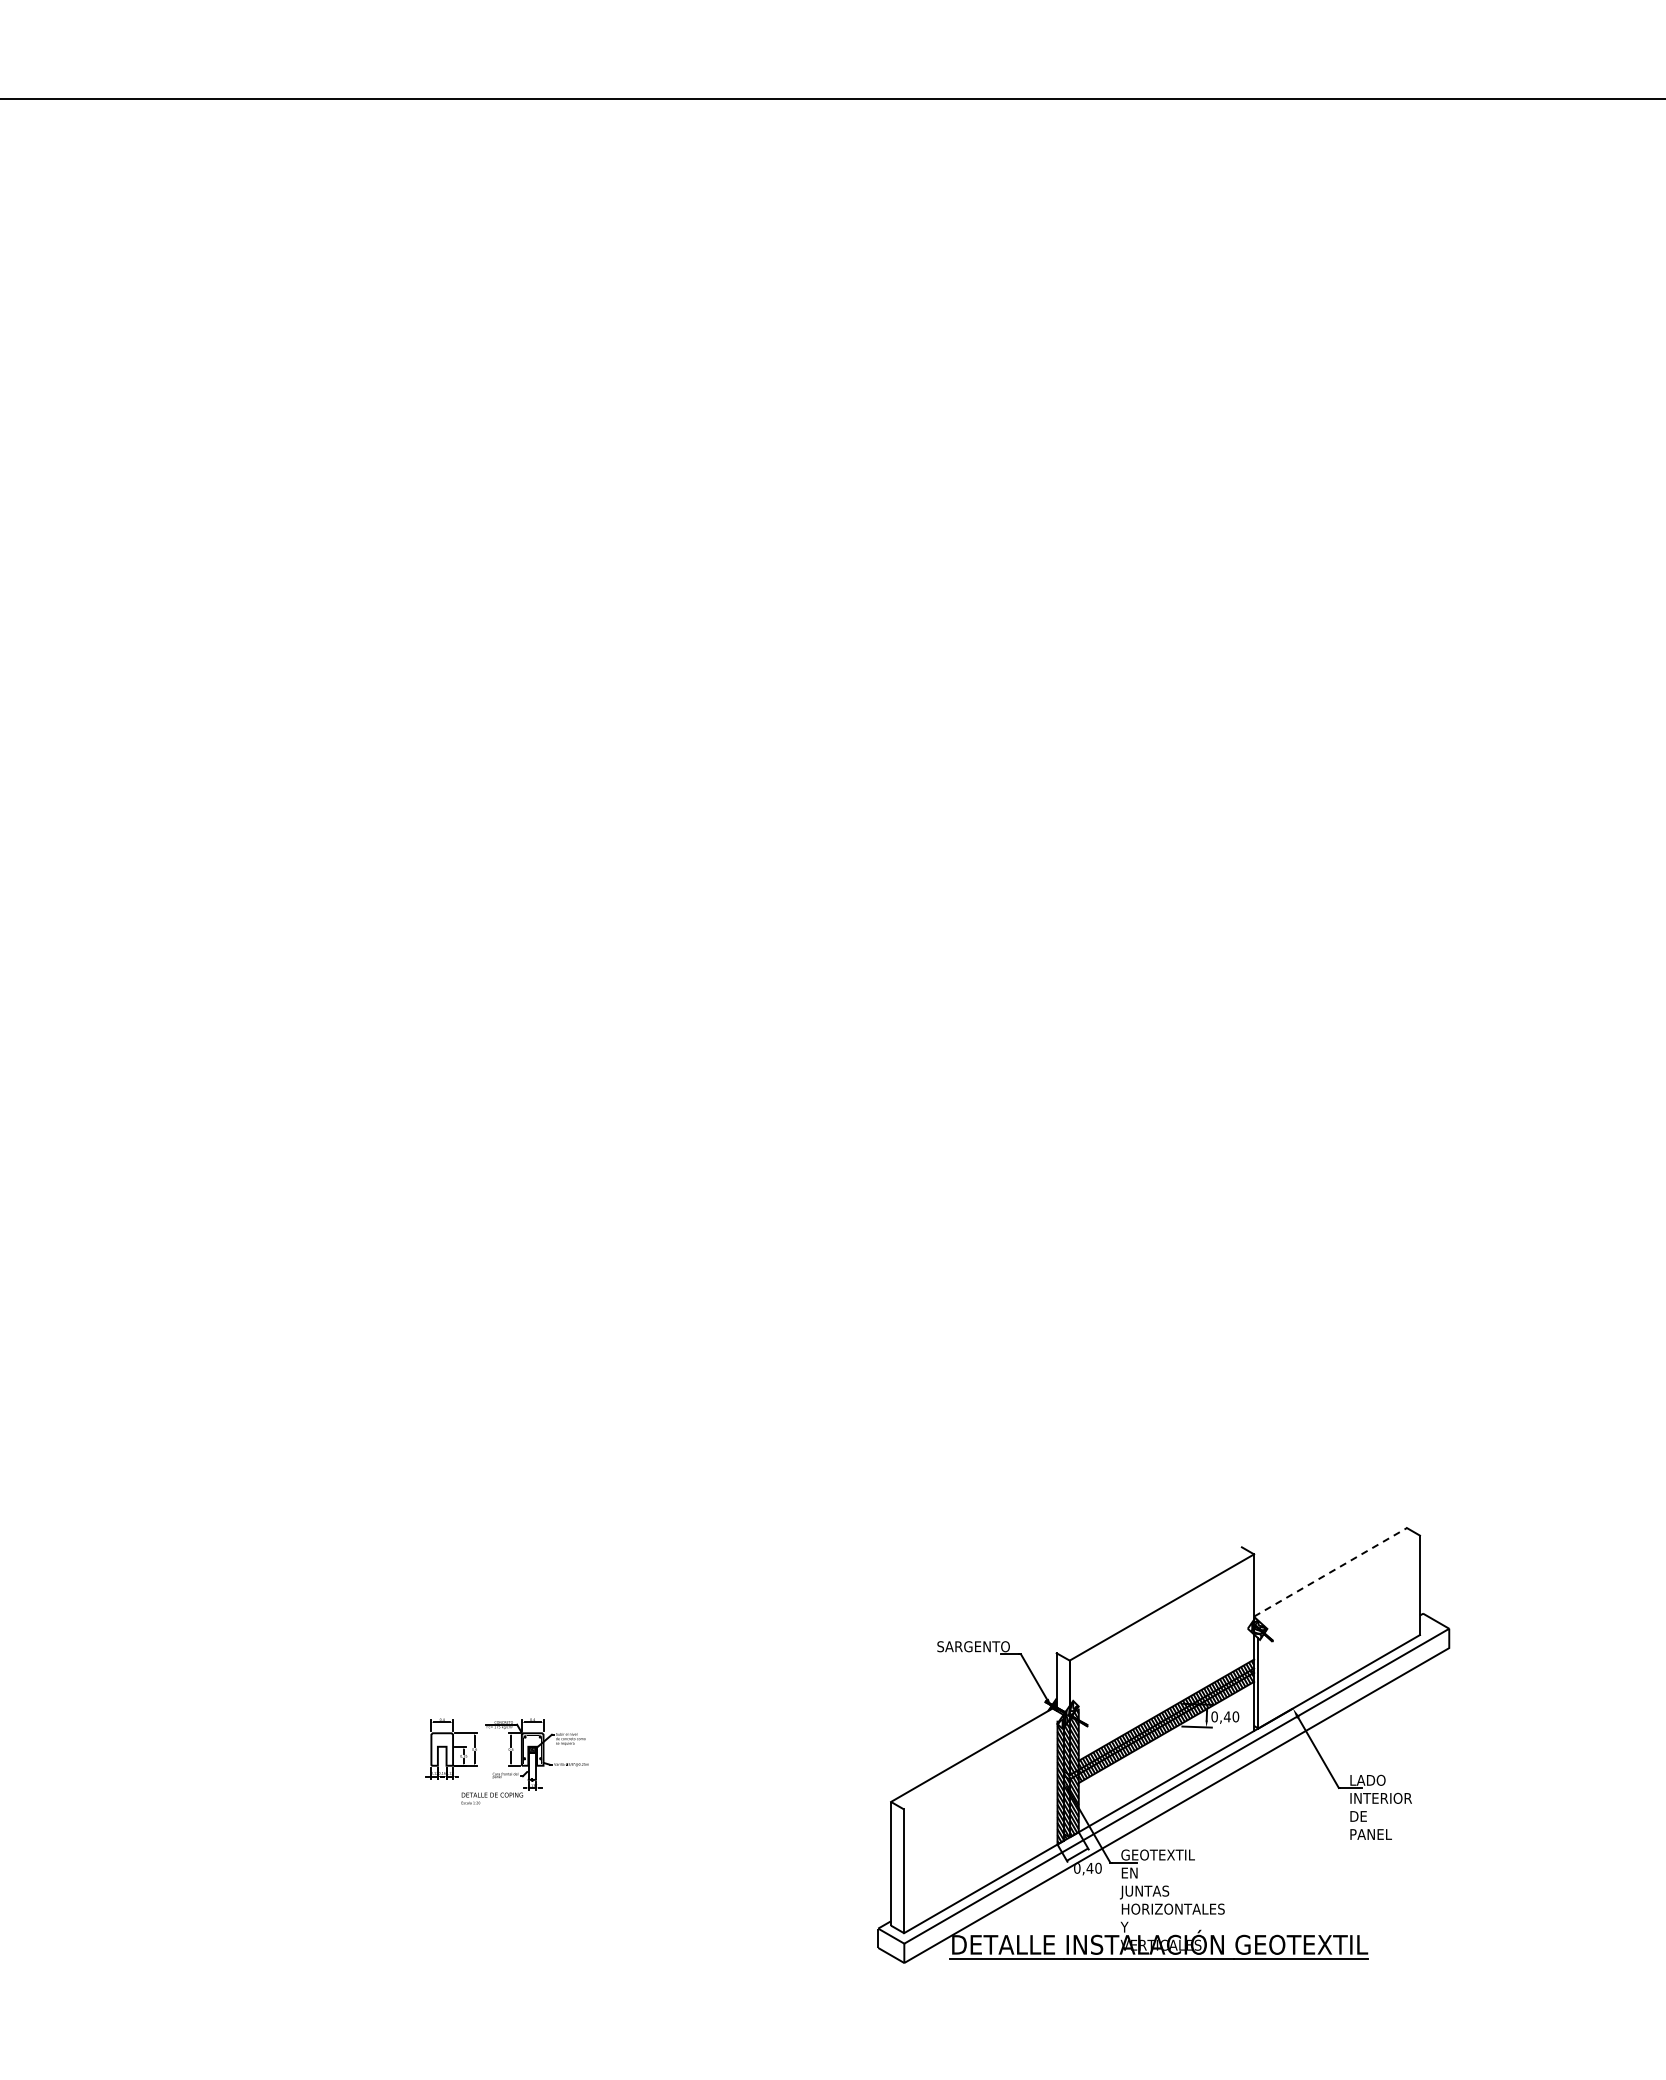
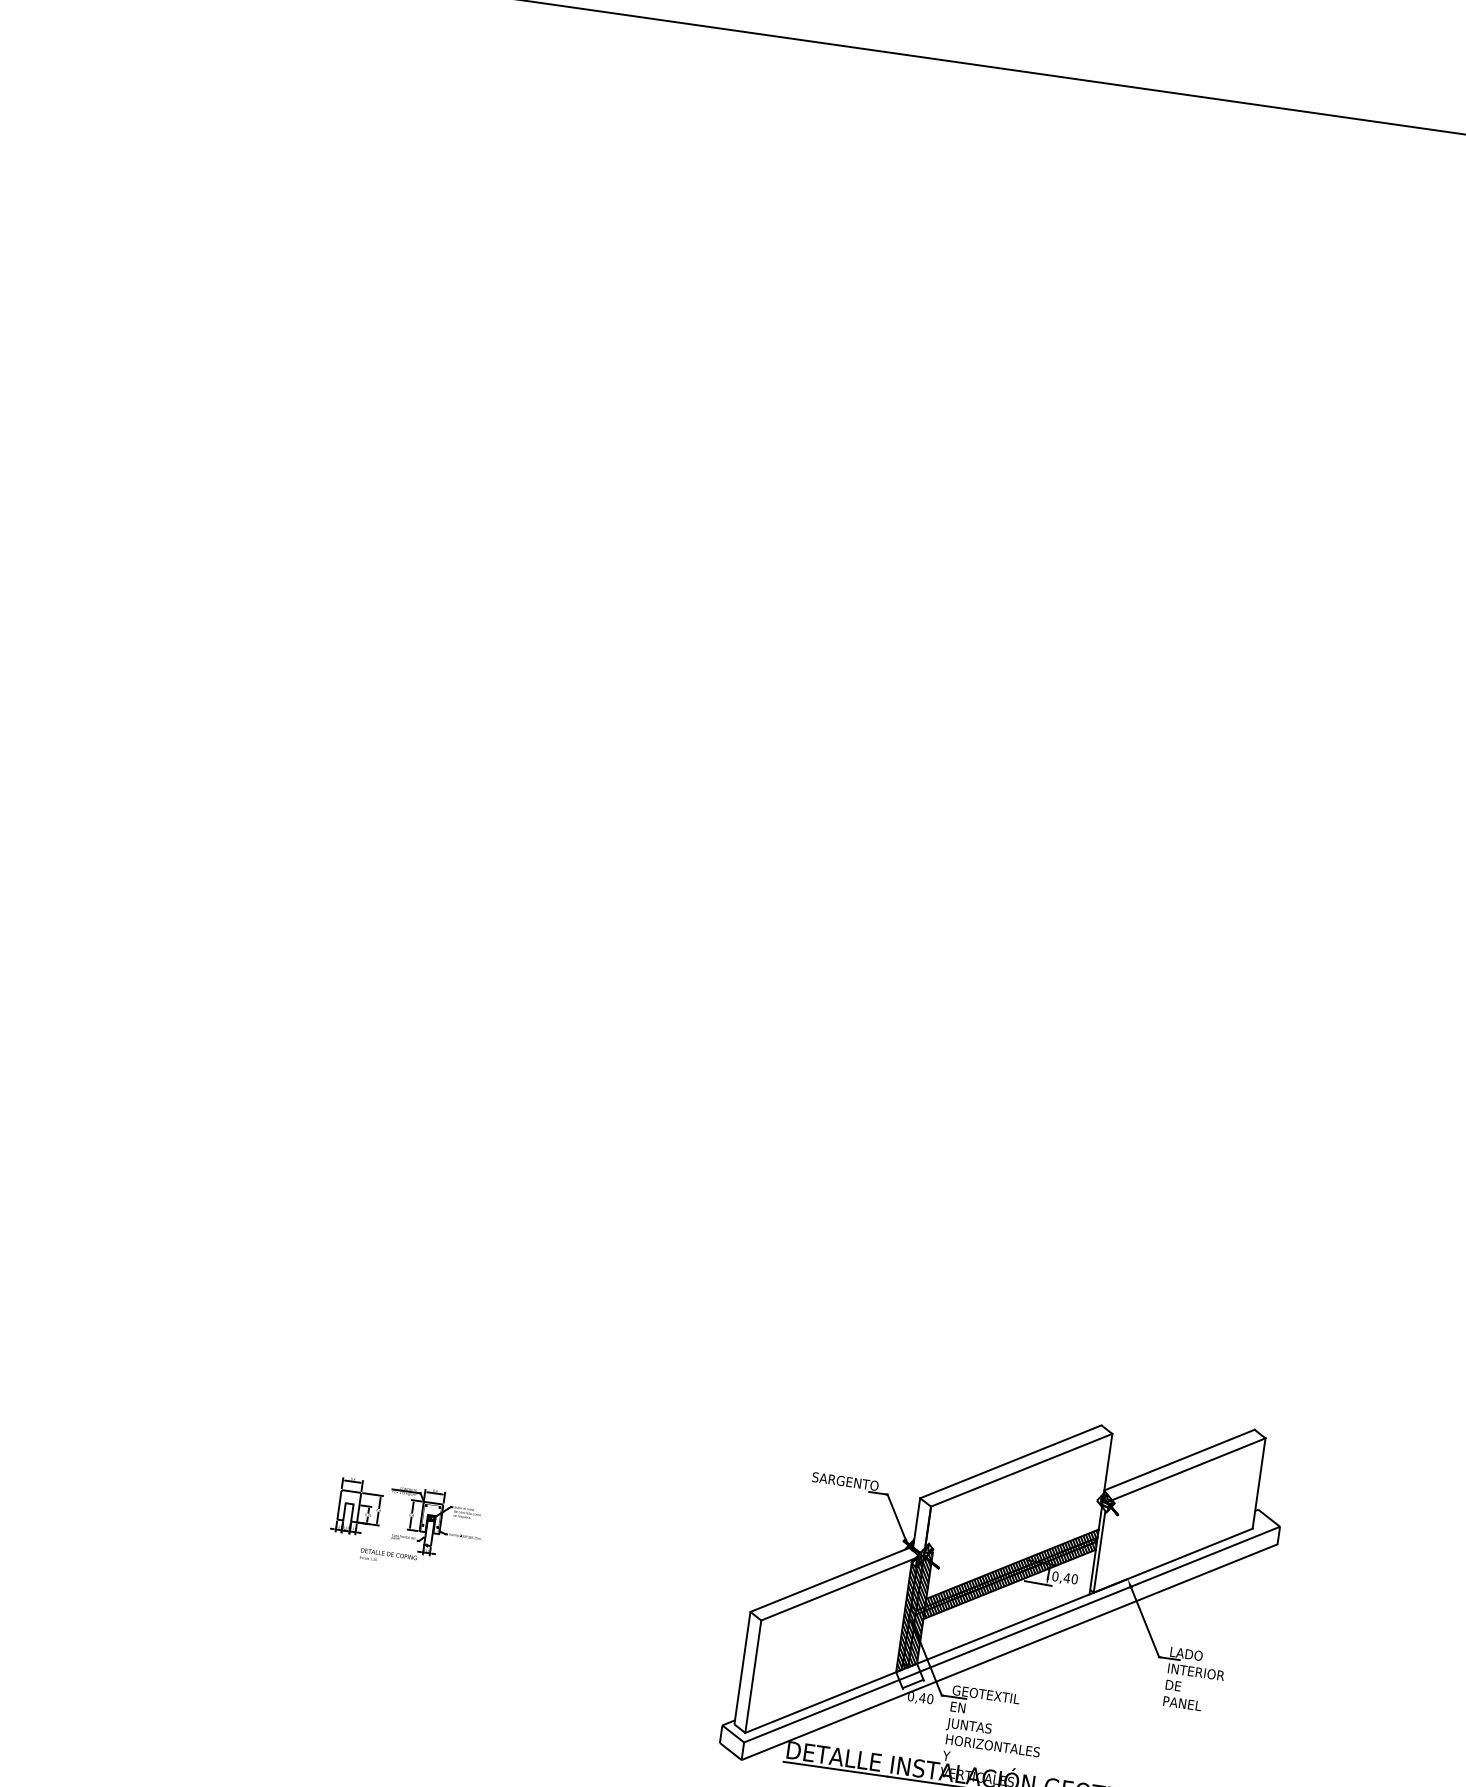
line: (1330, 1572) -> (1179, 1460), dashed -> solid
line: (1341, 1580) -> (1188, 1468), added
line: (1148, 1599) -> (1010, 1461), added
line: (982, 1763) -> (838, 1588), added

